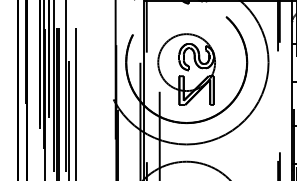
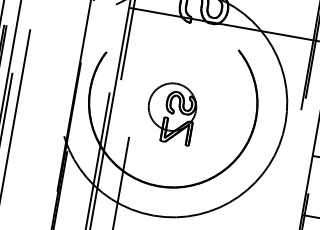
part: (186, 69) -> (171, 112), size x0.6

